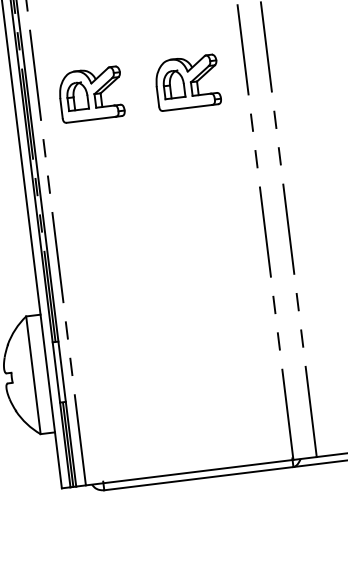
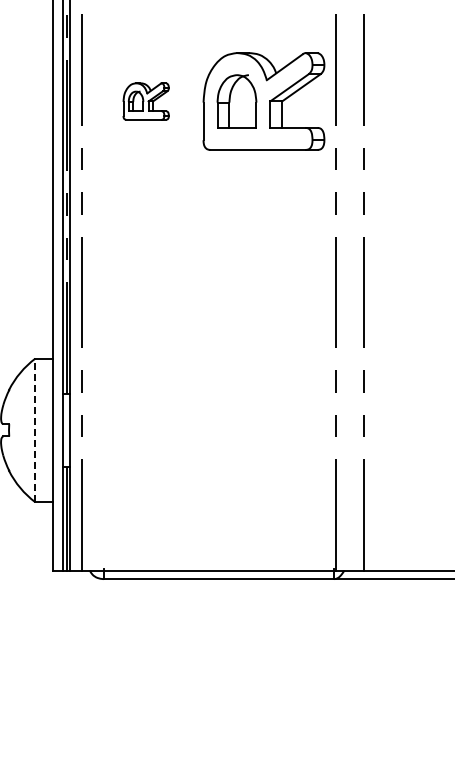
part: (187, 82) -> (263, 101), size x1.6
part: (90, 94) -> (145, 101), size x0.6
line: (33, 375) -> (35, 430), solid -> dashed

